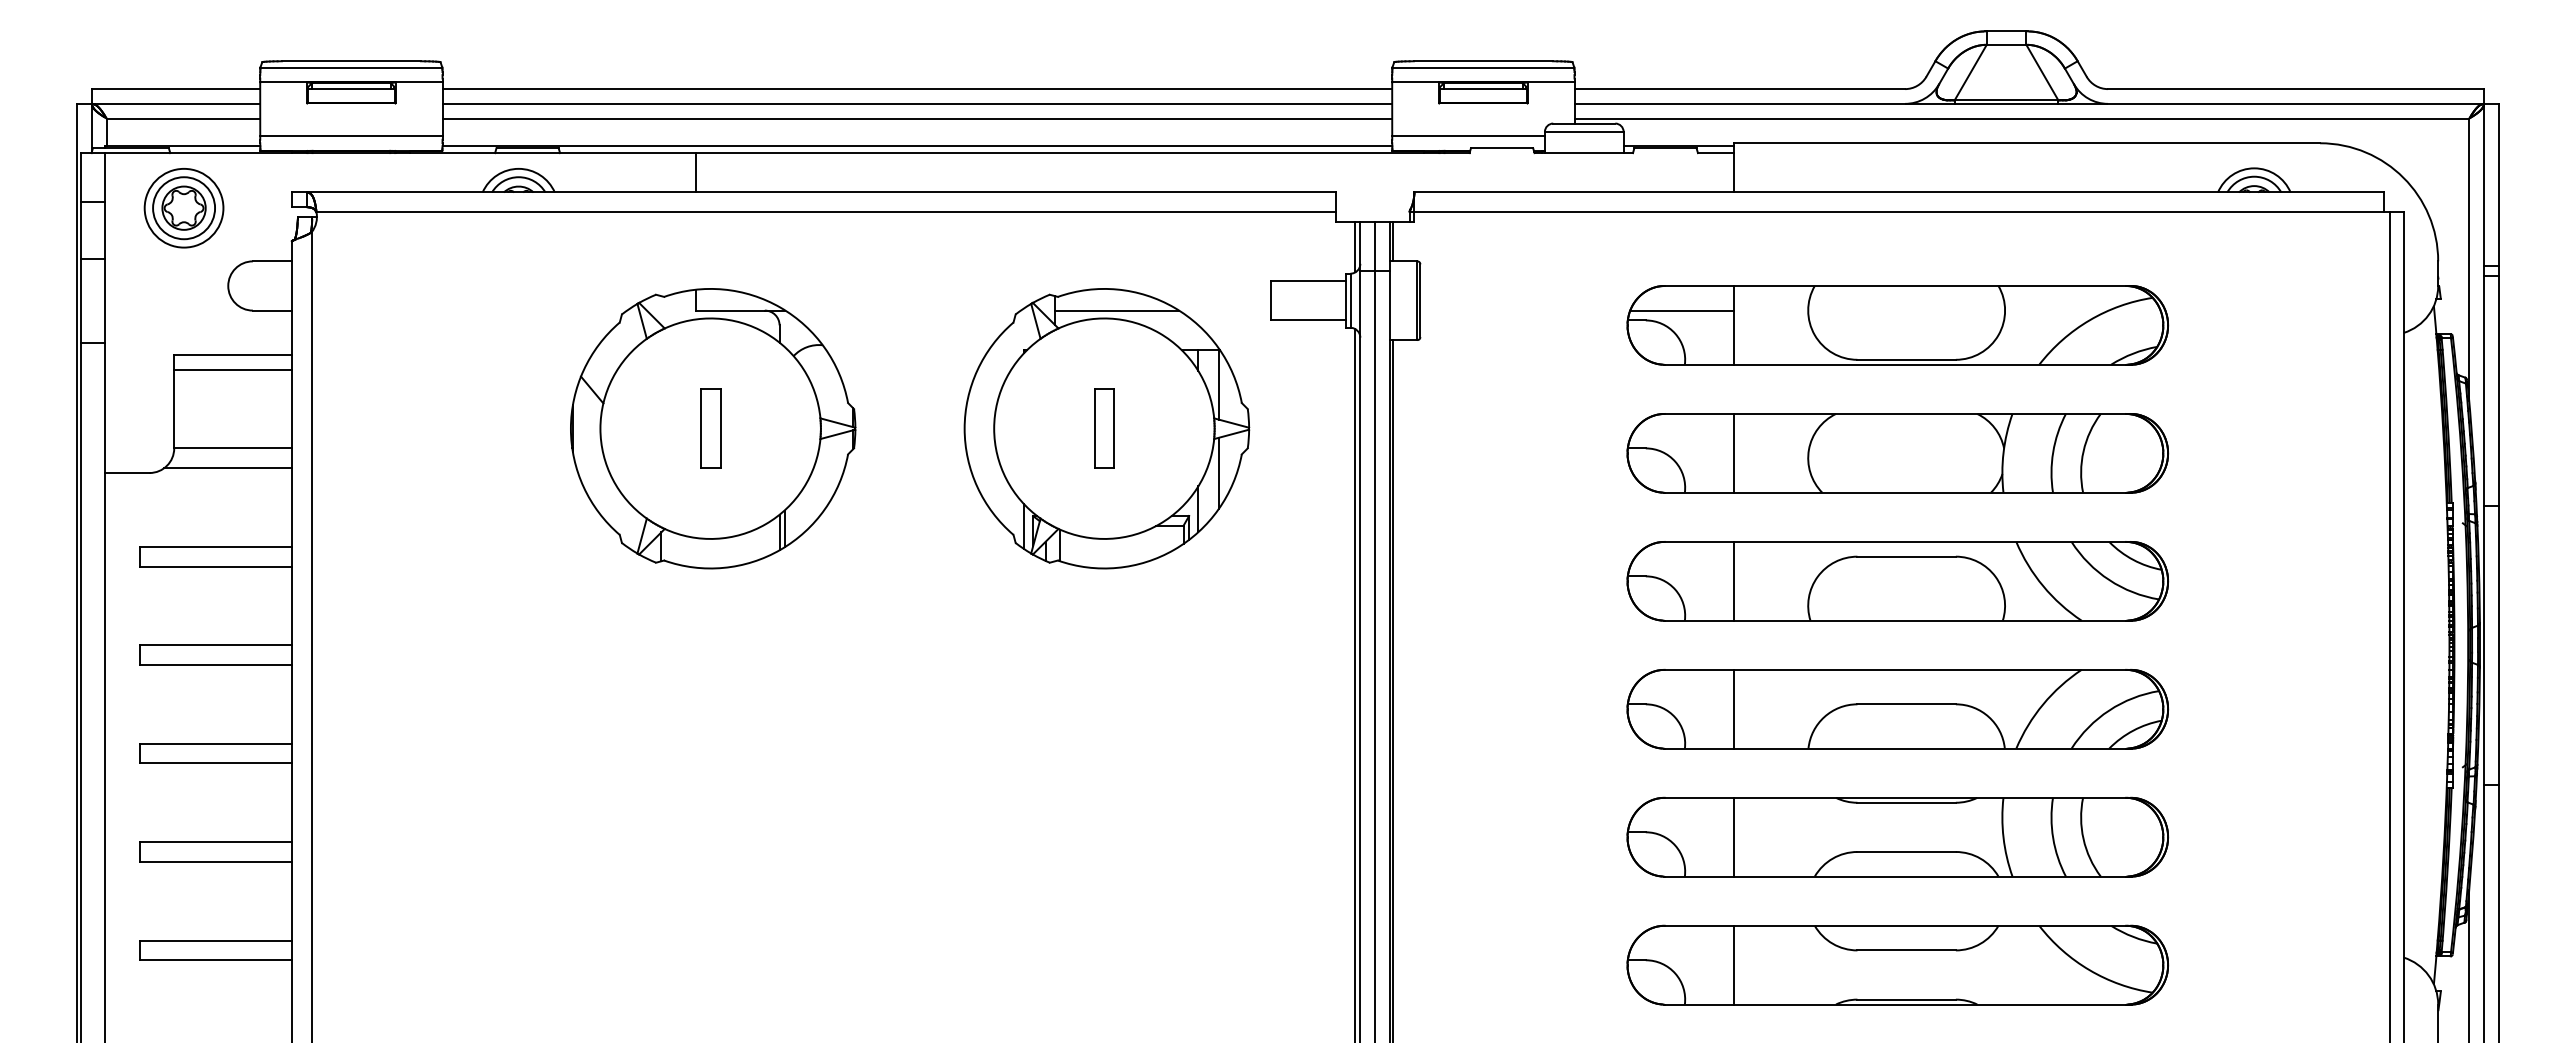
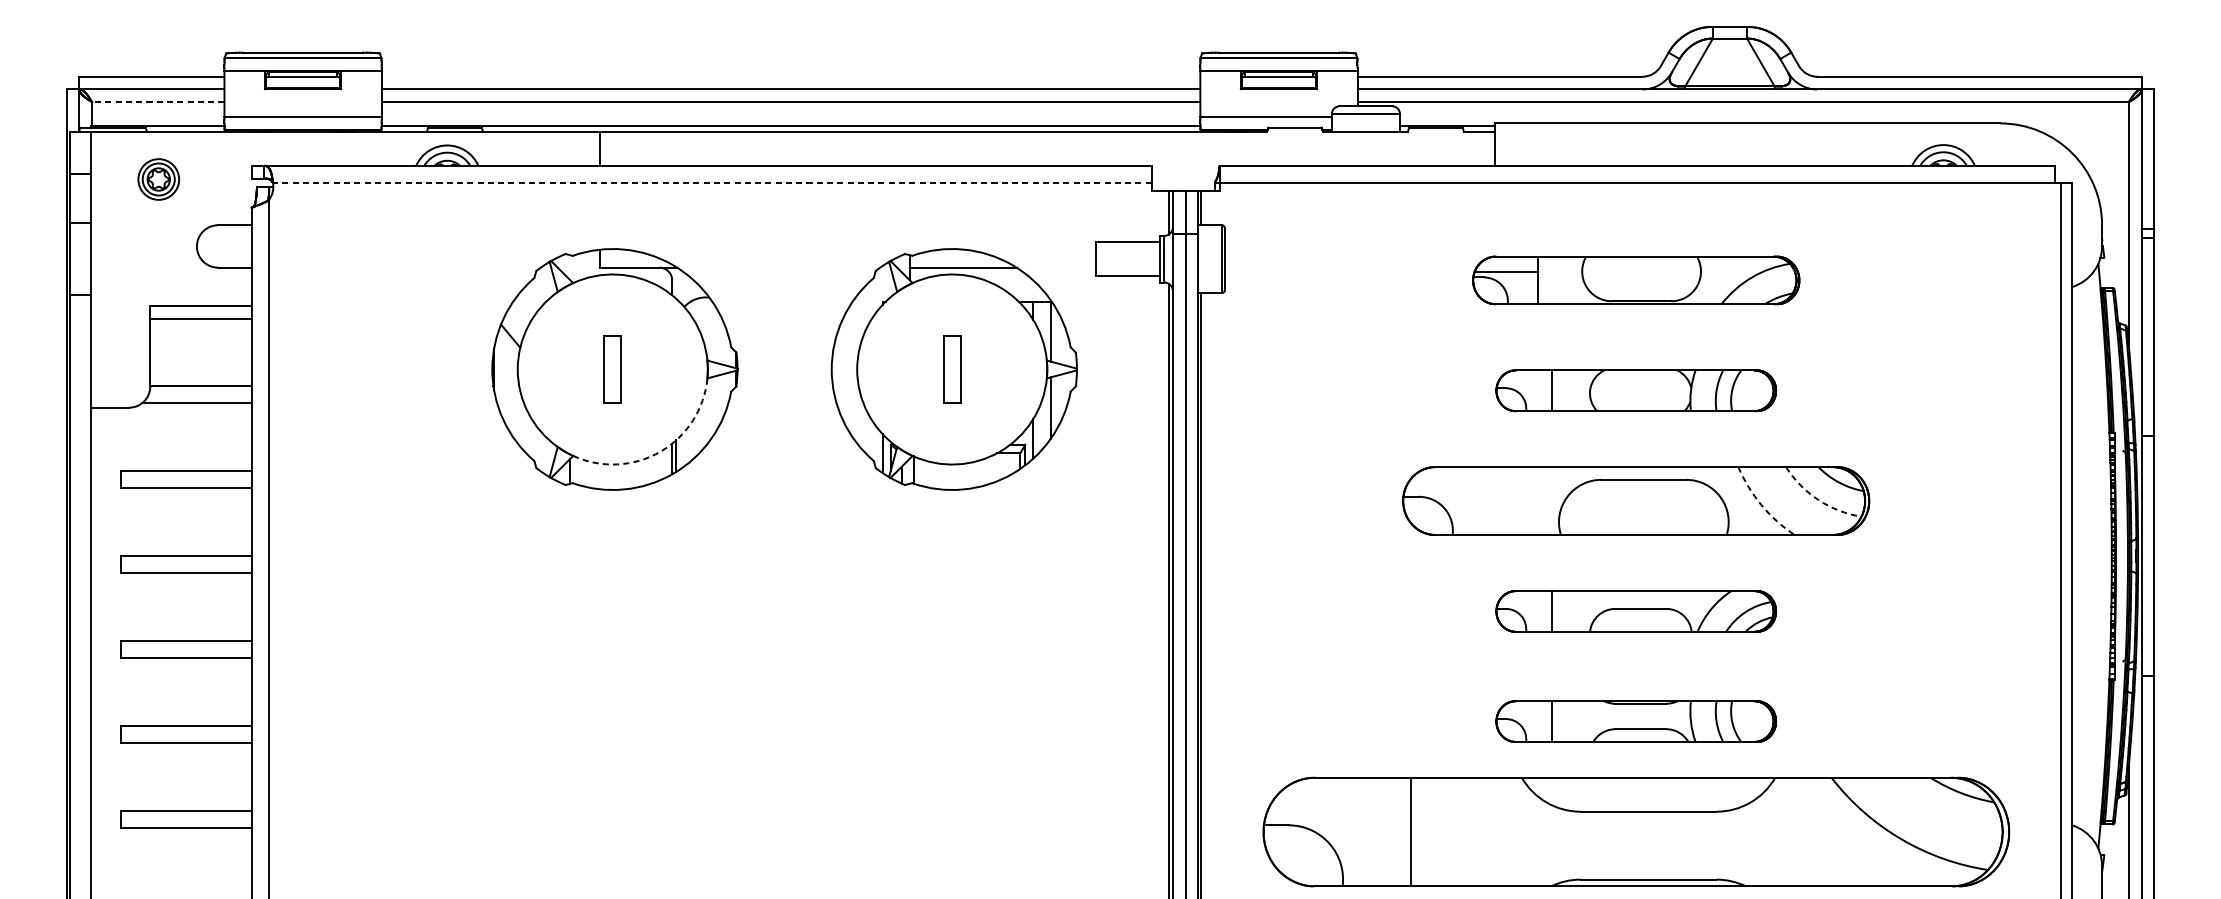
line: (917, 89) -> (791, 77), removed
line: (183, 118) -> (158, 102), solid -> dashed
part: (183, 208) -> (158, 179), size x0.6
line: (826, 212) -> (712, 183), solid -> dashed
part: (1897, 325) -> (1635, 280), size x0.7
part: (1897, 453) -> (1635, 390), size x0.6
arc: (765, 524) -> (660, 452), solid -> dashed
line: (1734, 580) -> (1495, 500), removed
arc: (2109, 580) -> (1818, 500), solid -> dashed
arc: (2043, 586) -> (1761, 505), solid -> dashed
part: (1897, 709) -> (1635, 611), size x0.6
part: (1897, 836) -> (1635, 721), size x0.6
part: (1897, 964) -> (1635, 831), size x1.6

